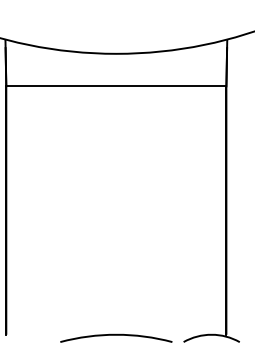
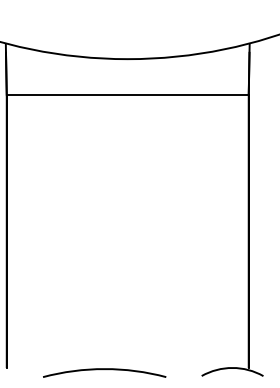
arc: (116, 335) -> (104, 369), moved

